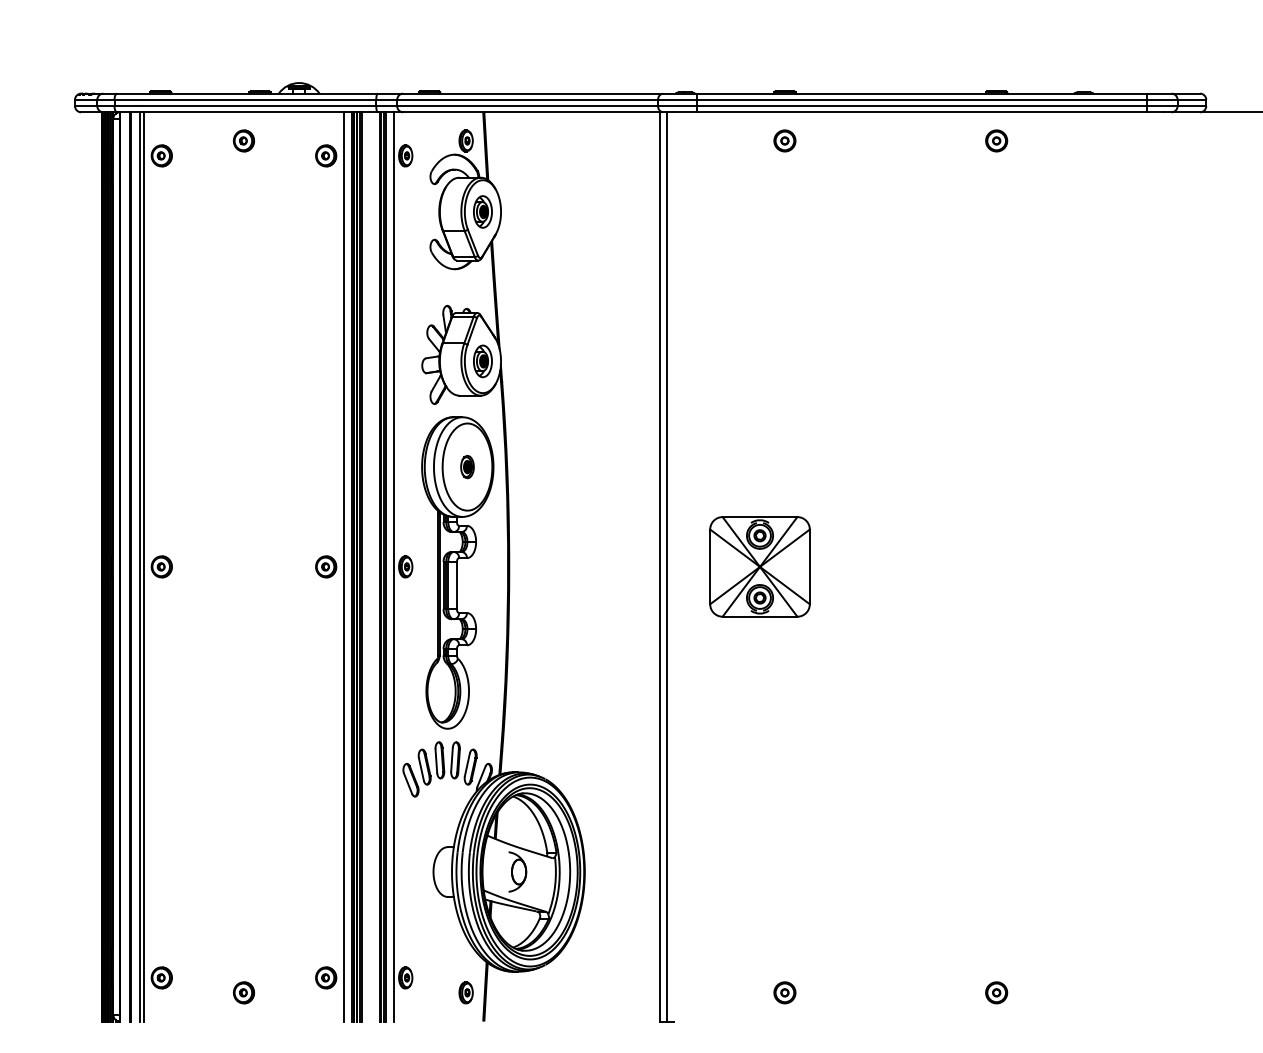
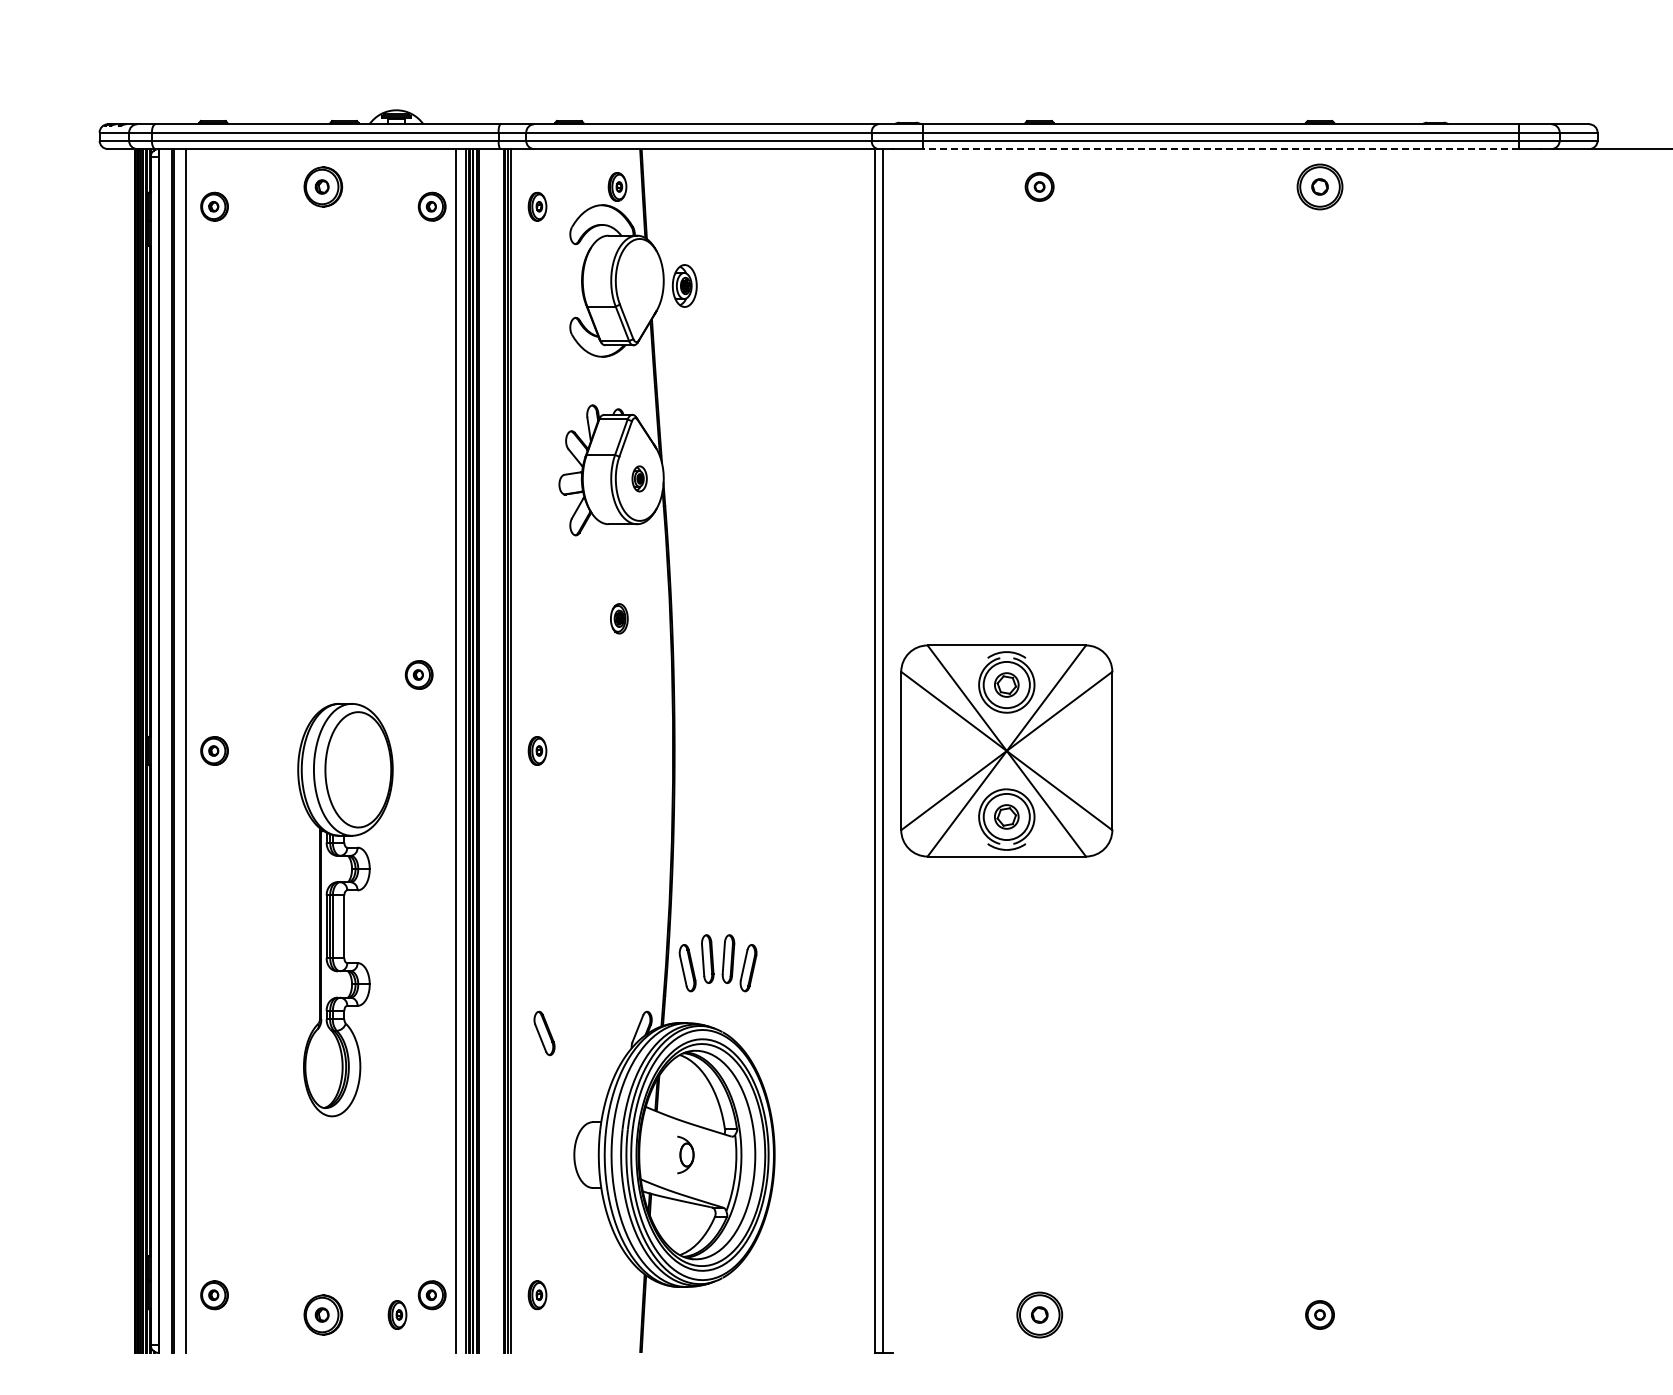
line: (921, 112) -> (1220, 149), solid -> dashed
part: (244, 140) -> (323, 186), size x1.4
part: (996, 140) -> (1319, 186), size x1.6
part: (482, 211) -> (684, 285), moved
part: (482, 361) -> (639, 478), size x0.6
line: (144, 566) -> (191, 750), removed
part: (325, 566) -> (418, 674), moved
line: (394, 566) -> (522, 750), removed
part: (759, 566) -> (1006, 750), size x1.6
part: (457, 572) -> (345, 909), moved
part: (447, 763) -> (717, 963), moved
part: (517, 871) -> (685, 1154), size x0.7
part: (244, 992) -> (323, 1314), size x1.4
part: (466, 992) -> (397, 1314), moved
part: (784, 992) -> (1039, 1314), size x1.6

